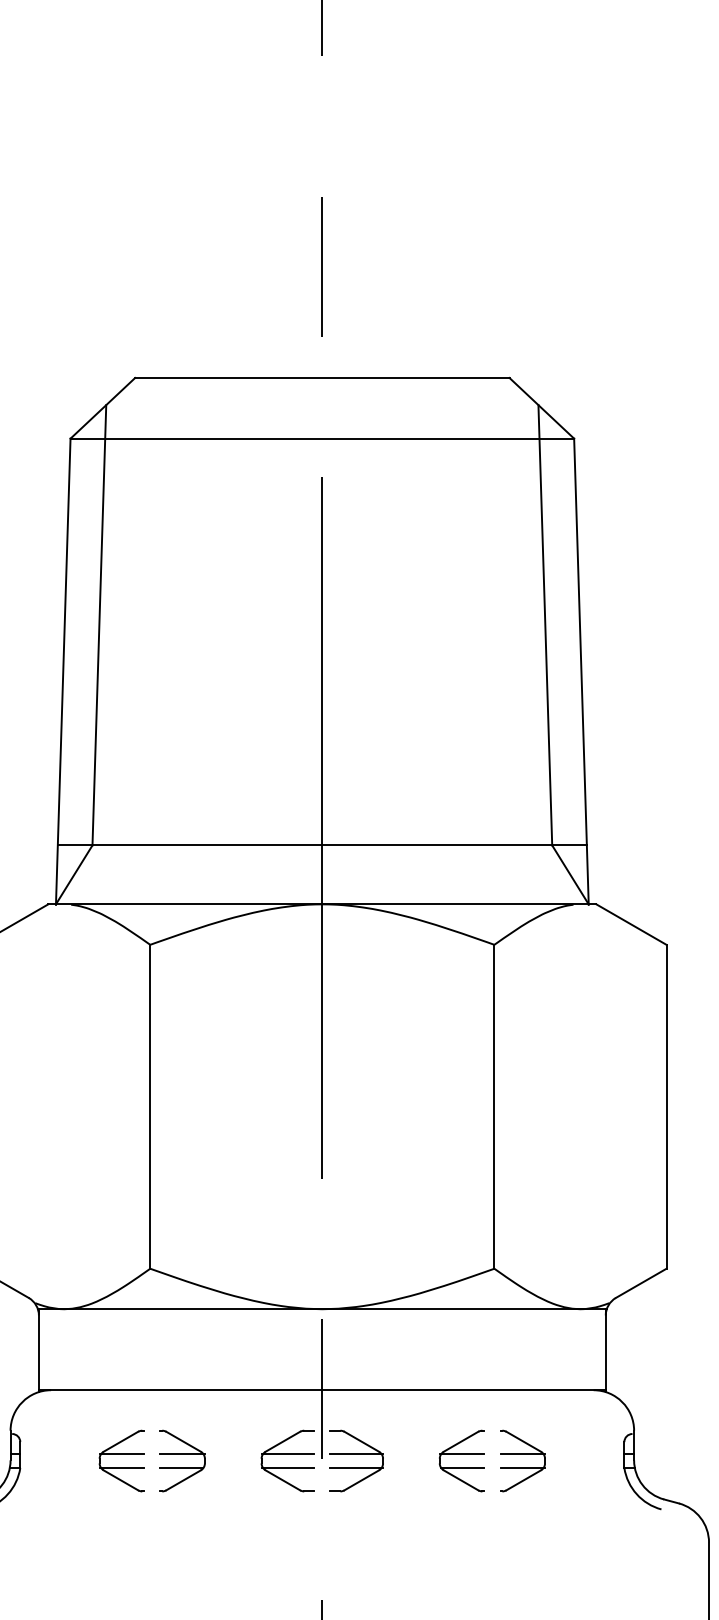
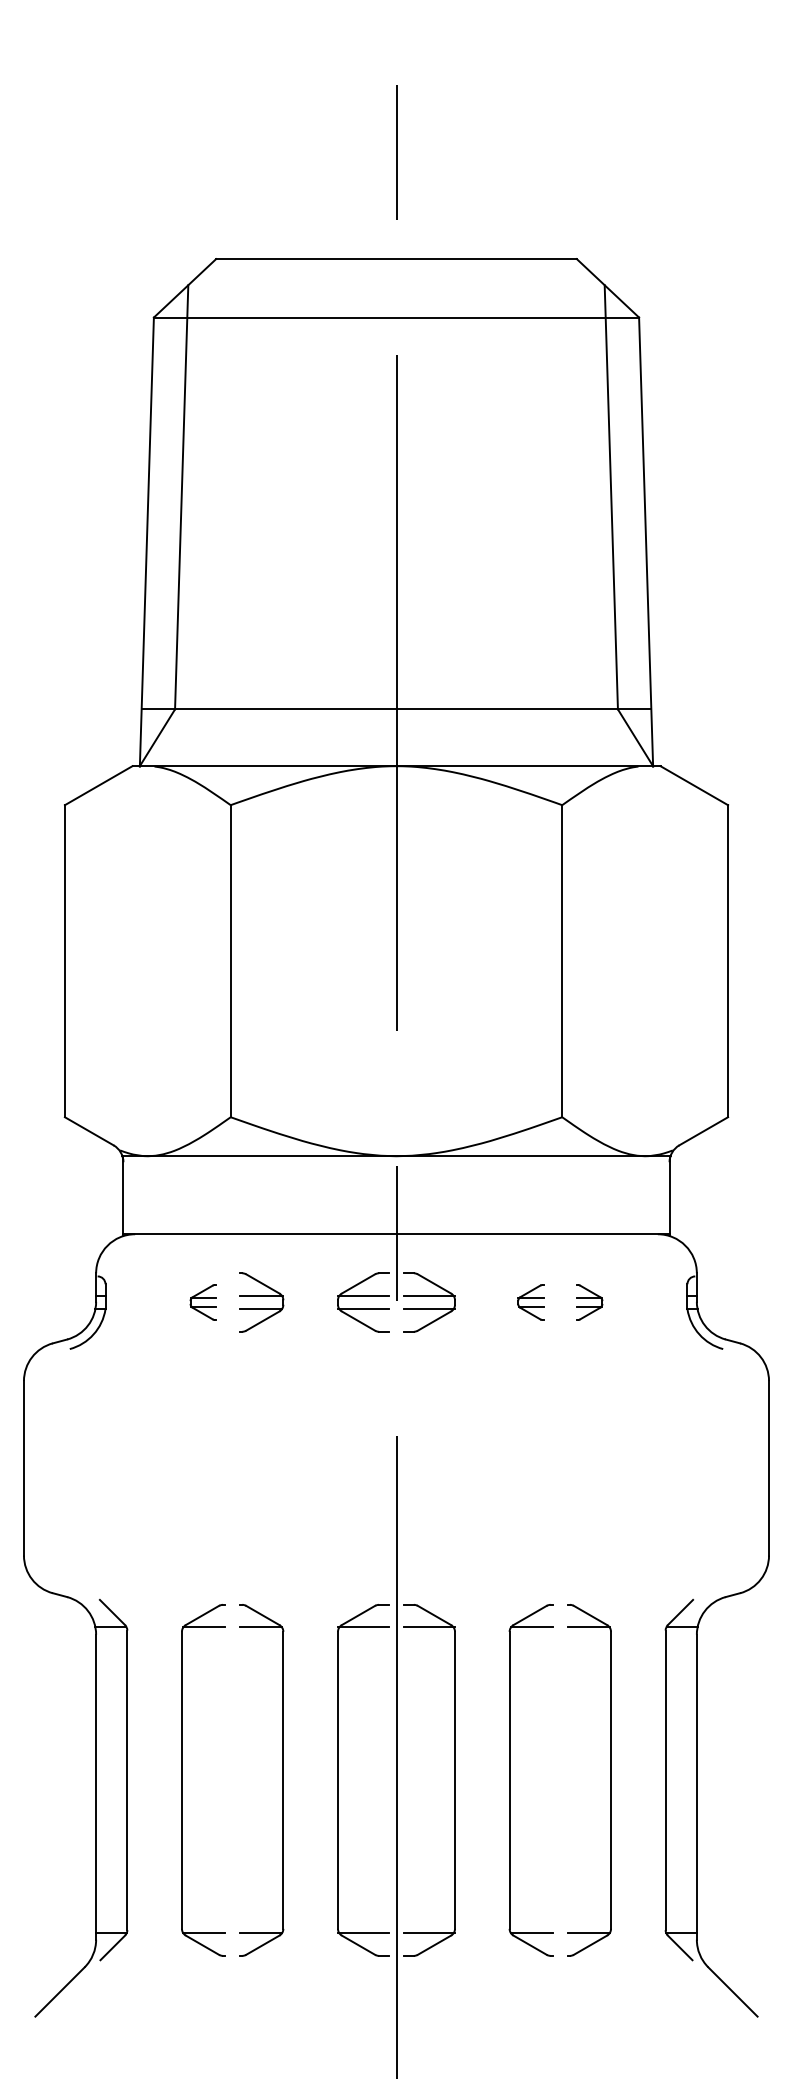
part: (122, 1461) -> (203, 1302), size x0.6
part: (461, 1461) -> (530, 1302), size x0.6
part: (522, 1461) -> (589, 1302), size x0.6

